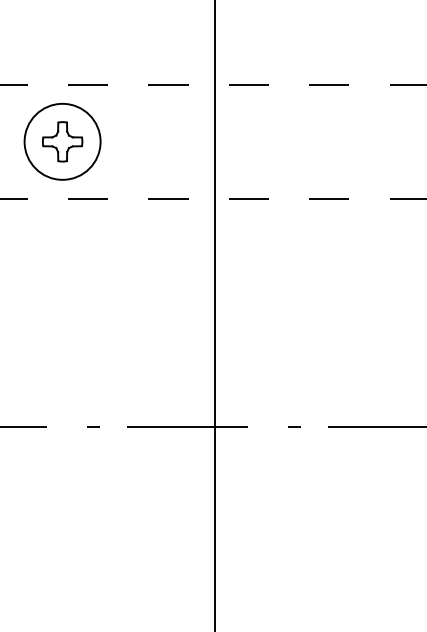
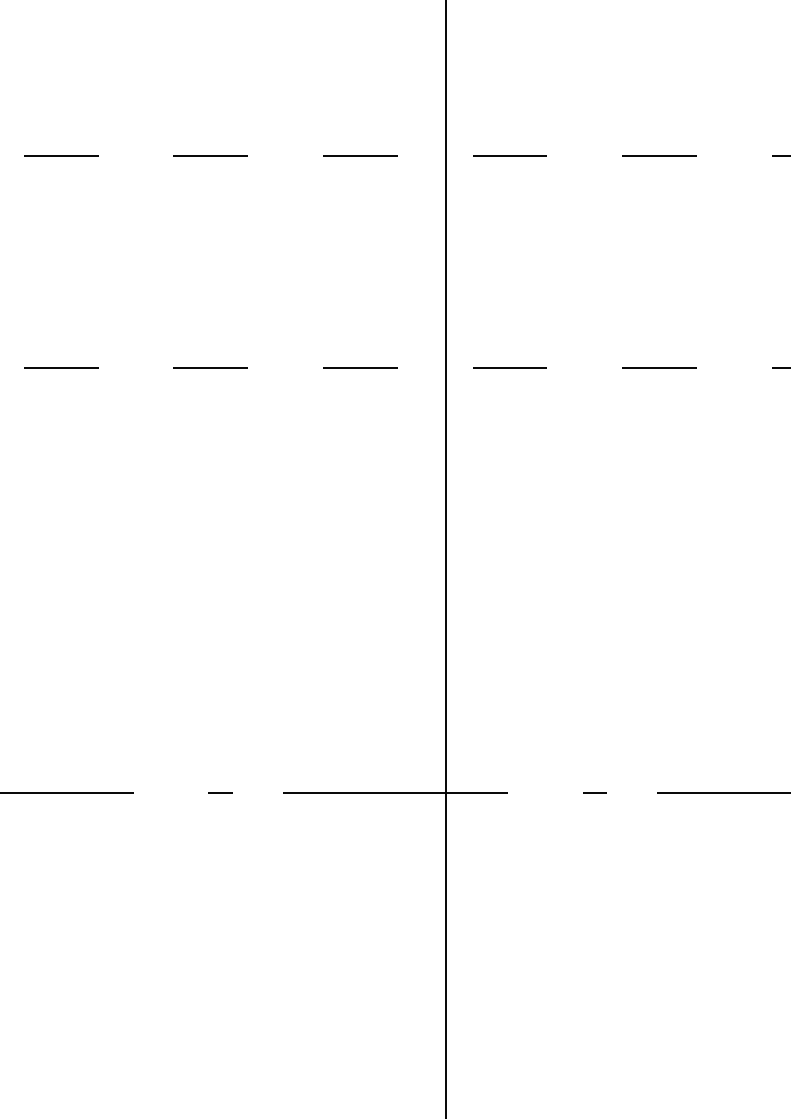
part: (62, 141) -> (163, 261), removed

